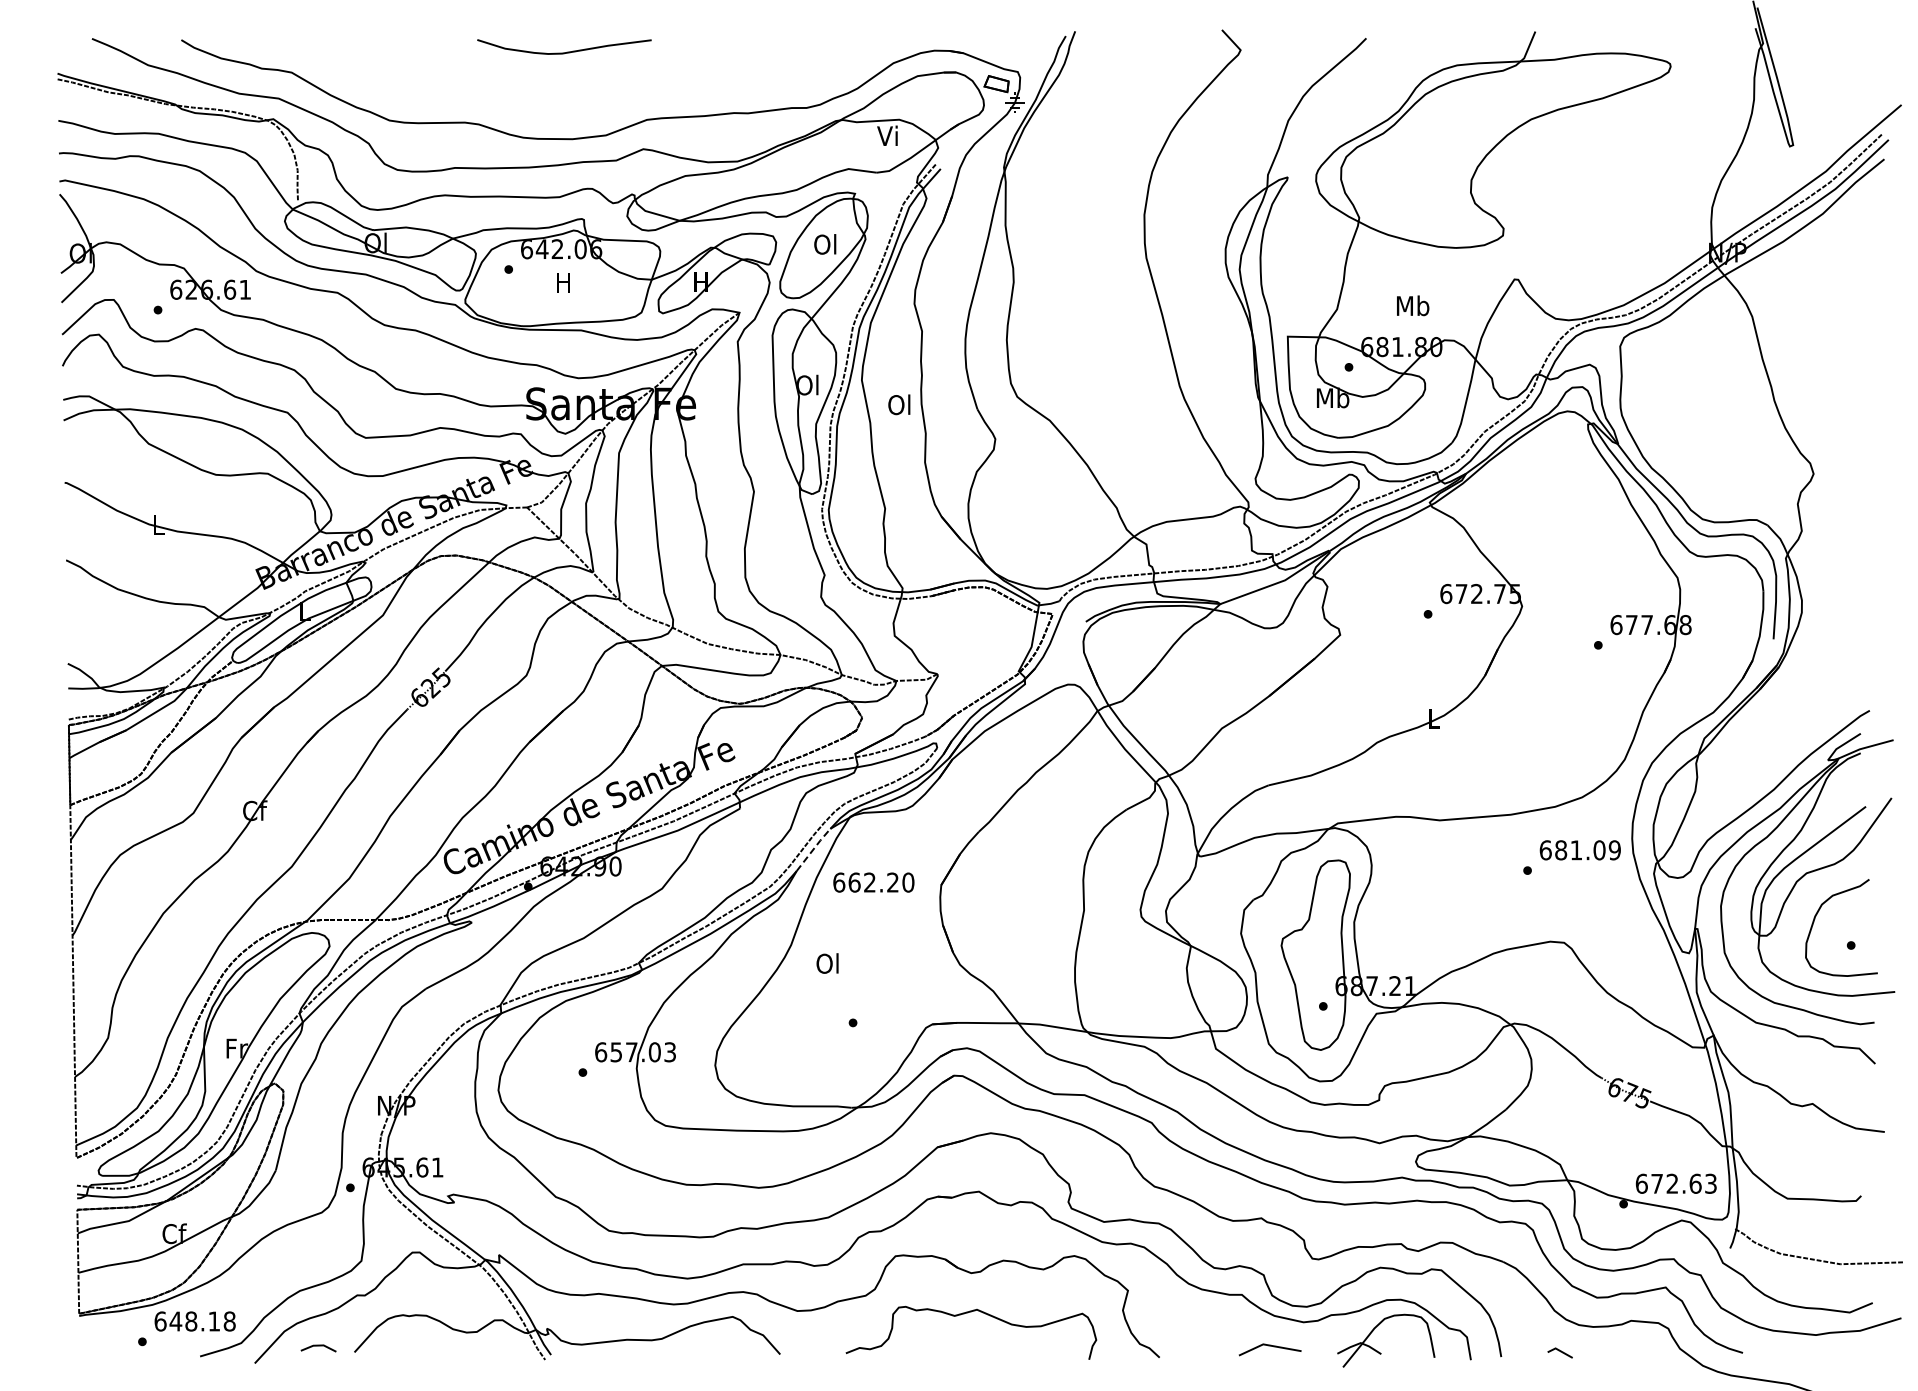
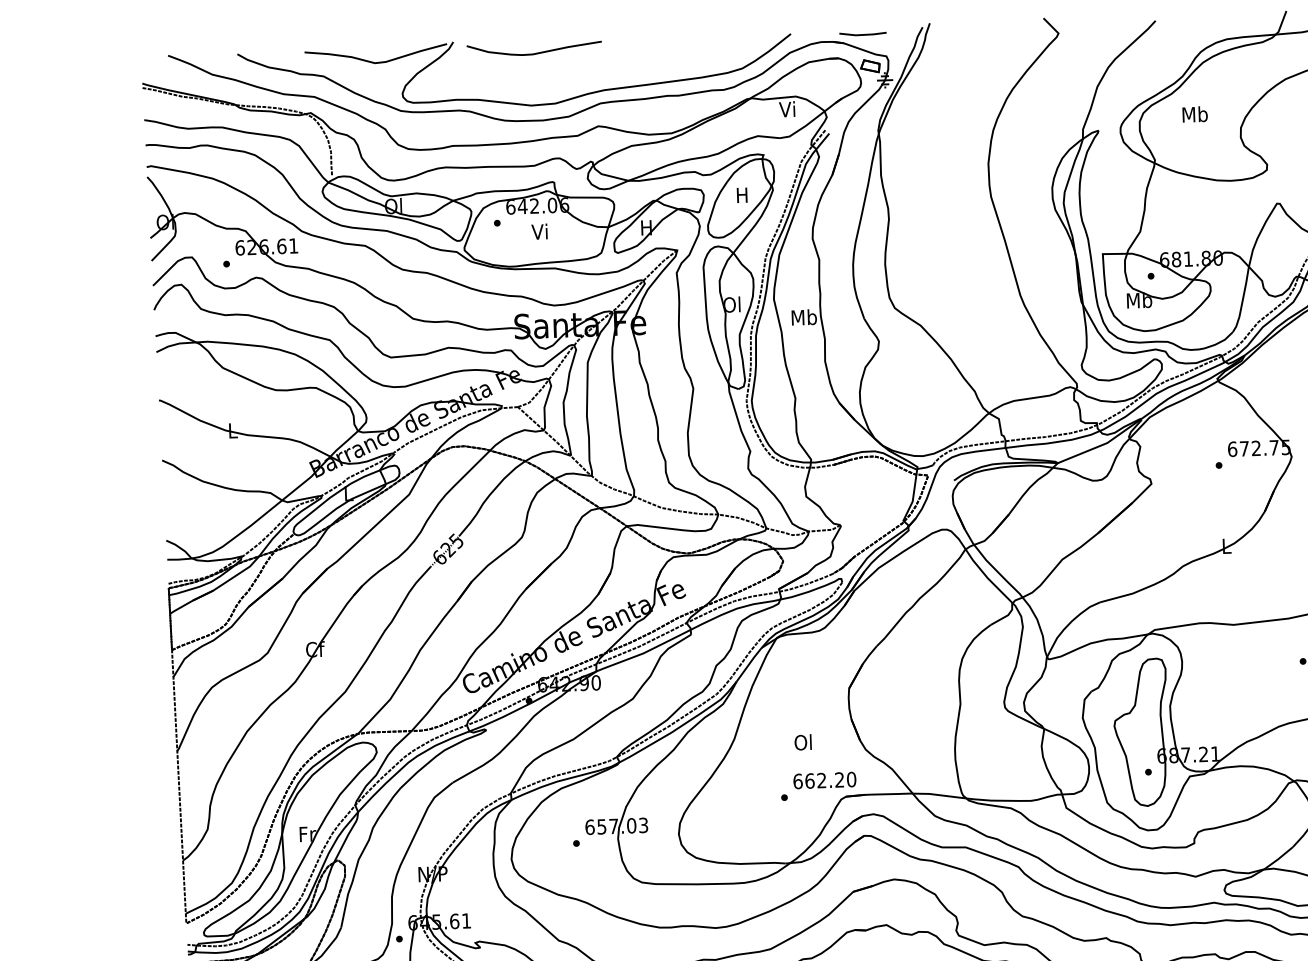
line: (988, 42) -> (862, 34), added
part: (593, 115) -> (558, 101), added
text: (825, 244) -> (742, 195), Ol -> H
text: (562, 282) -> (539, 231), H -> Vi
text: (1413, 305) -> (1195, 114), moved
text: (900, 404) -> (804, 317), Ol -> Mb
line: (813, 849) -> (749, 664), dashed -> solid
text: (873, 882) -> (824, 780), moved
text: (827, 963) -> (803, 742), moved

